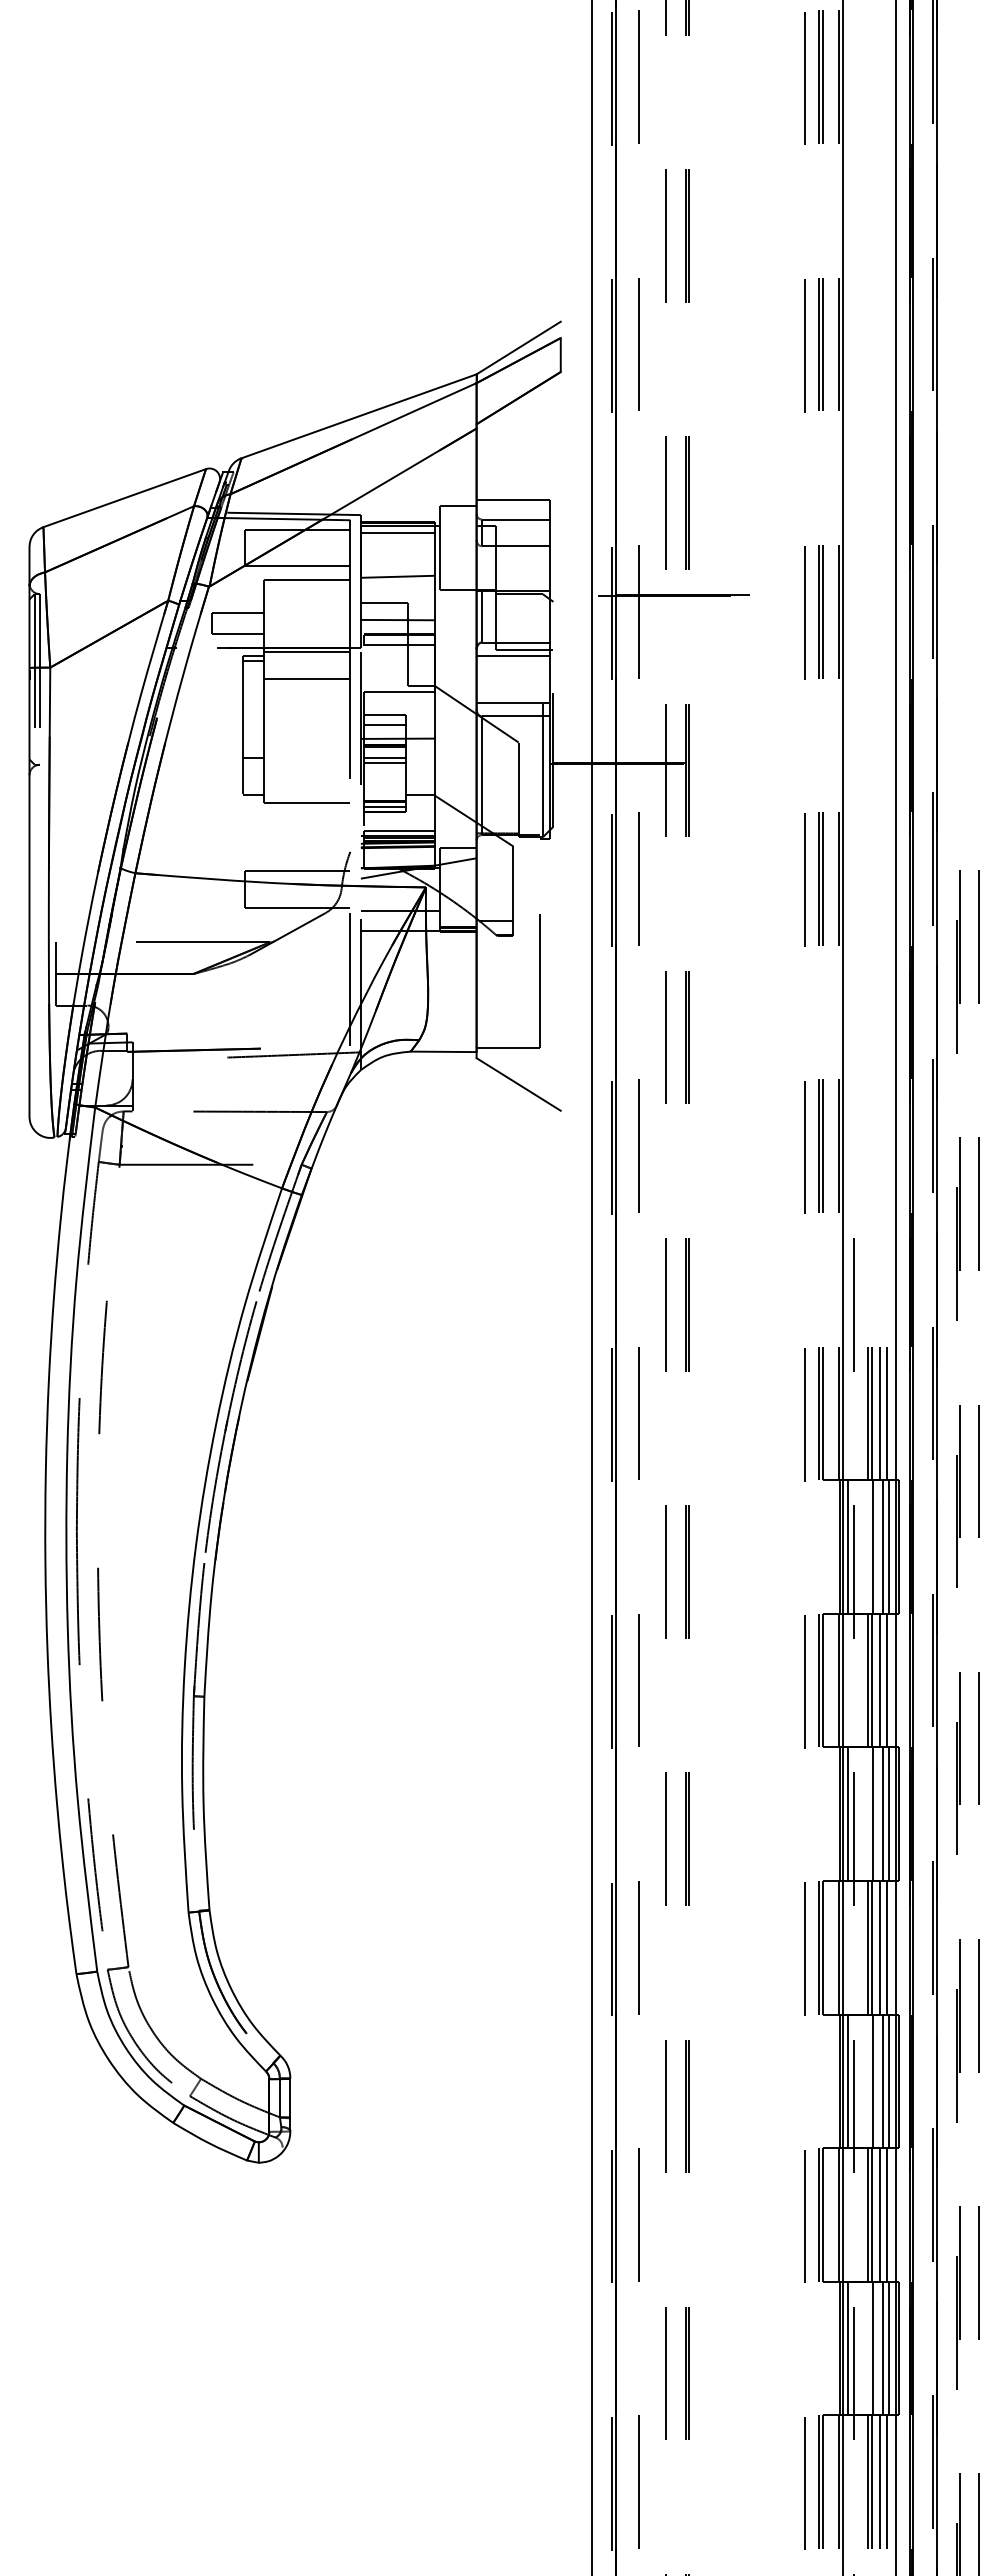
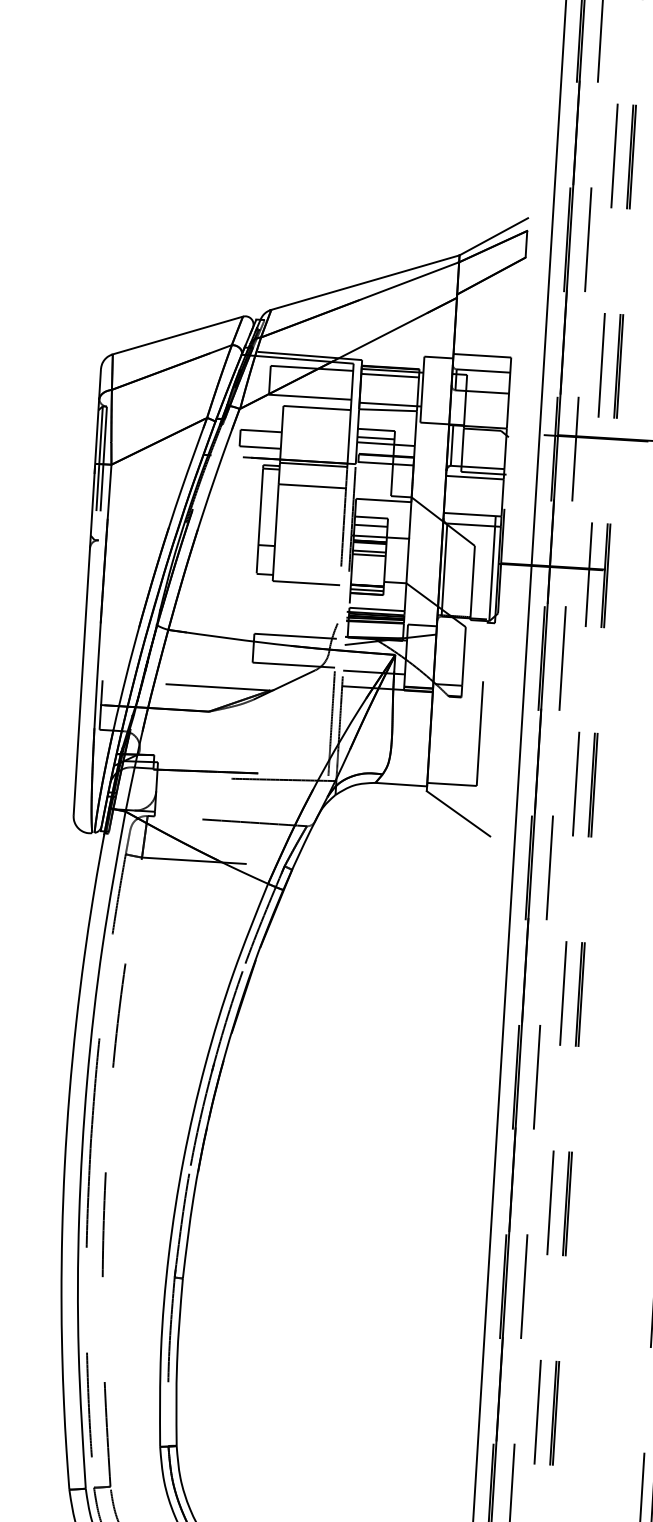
line: (399, 569) -> (389, 404), added
line: (384, 613) -> (375, 438), added

